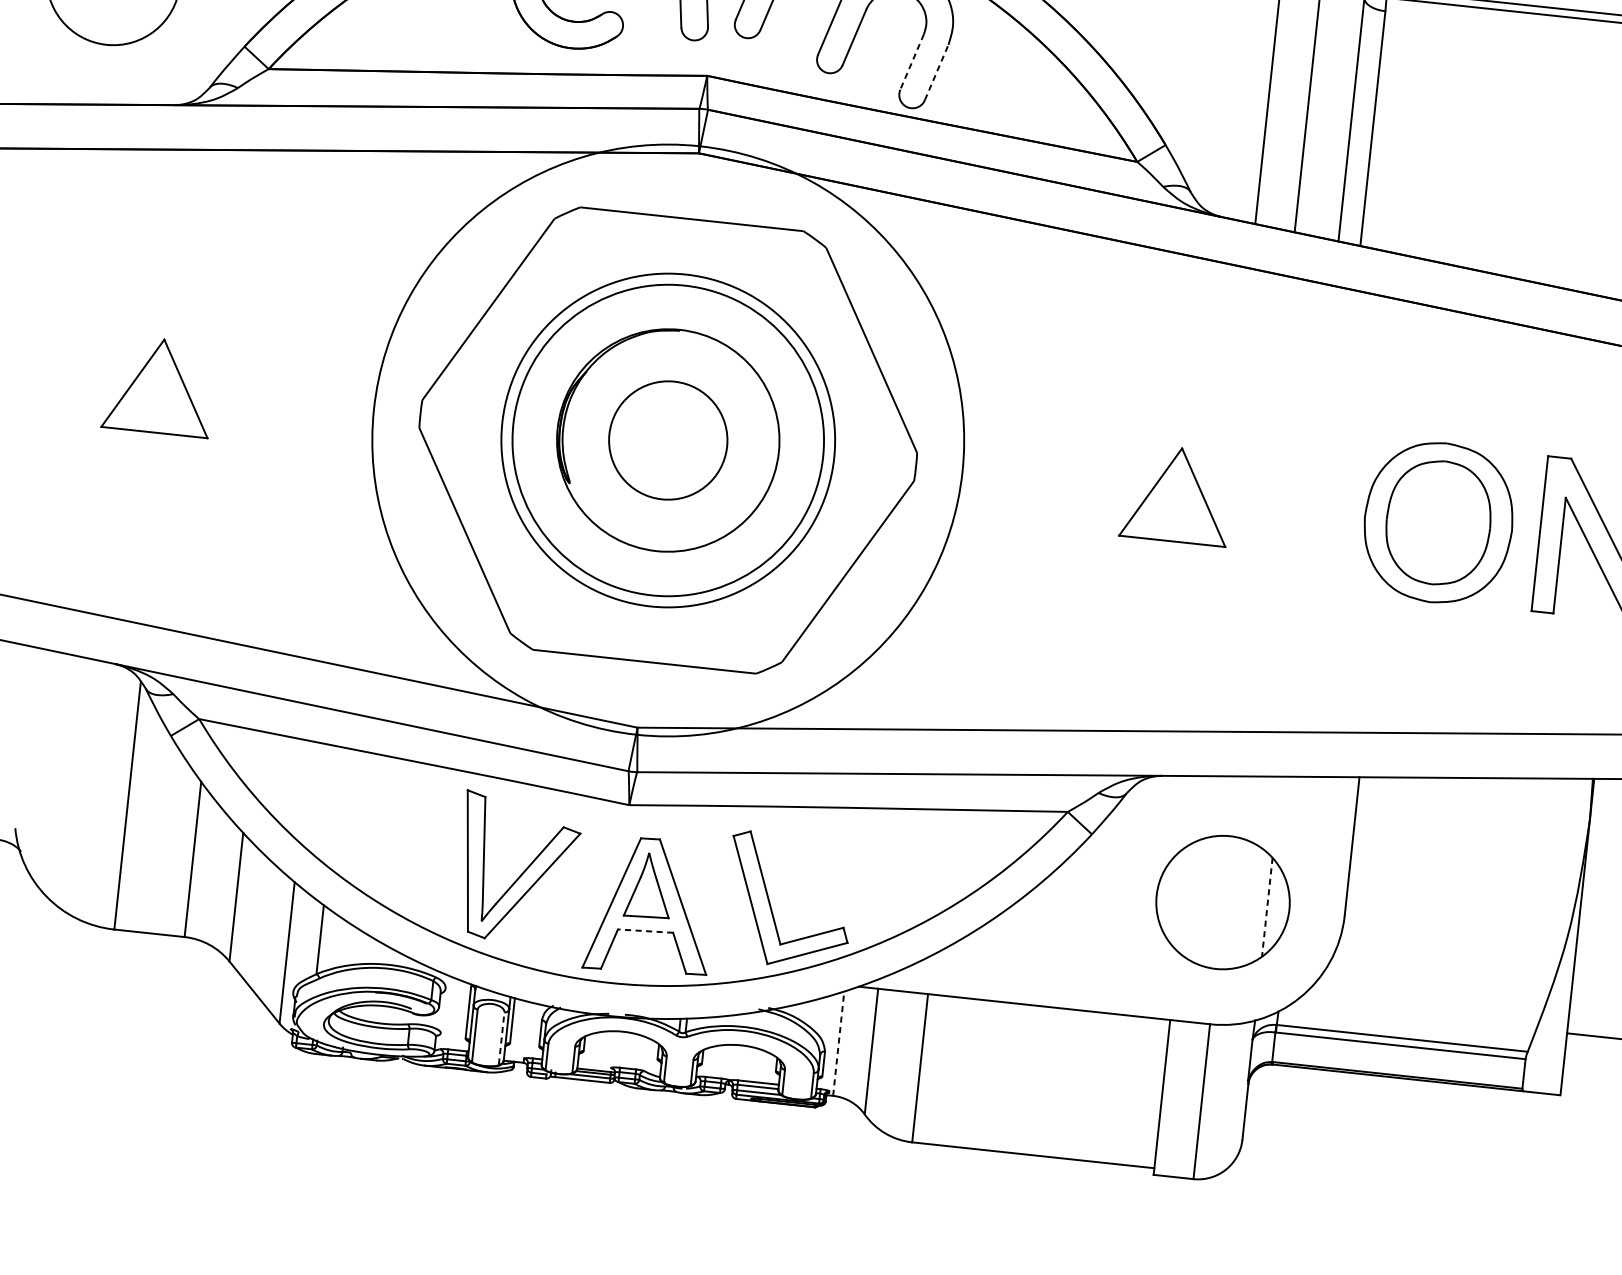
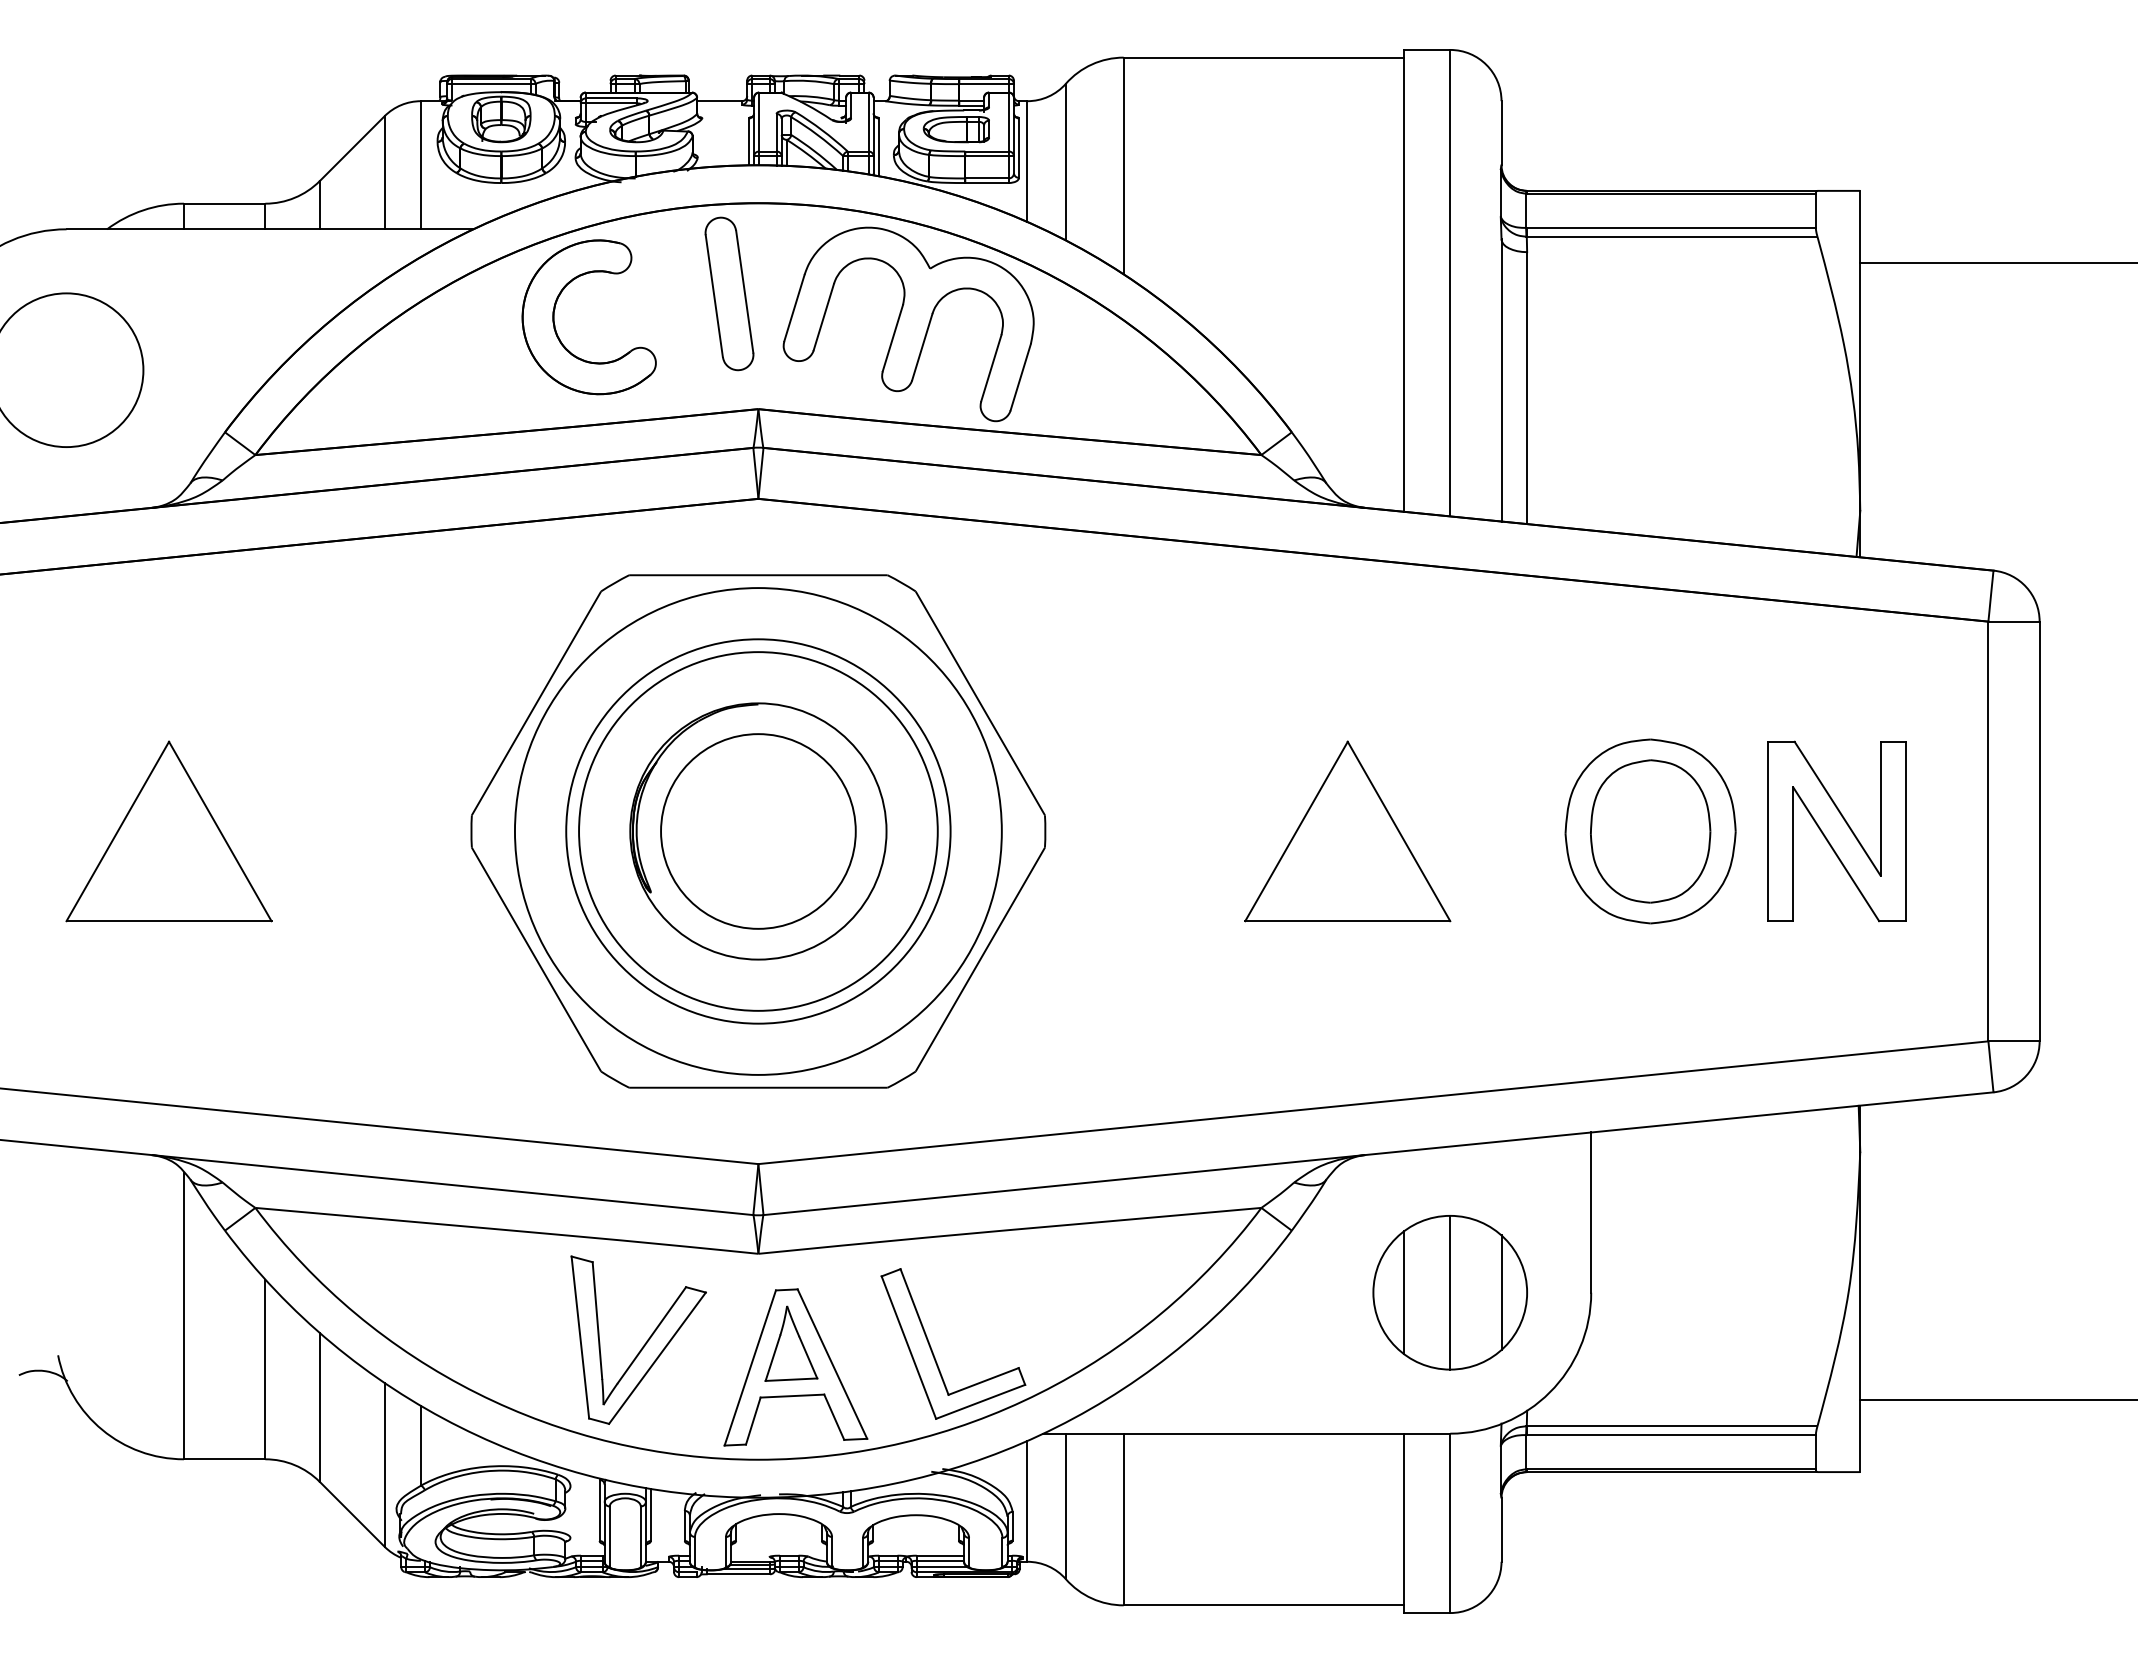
line: (912, 62) -> (991, 368), dashed -> solid
line: (936, 72) -> (1020, 377), dashed -> solid
part: (158, 386) -> (168, 831), size x1.67
circle: (667, 440) -> (757, 831), size x0.71
circle: (668, 440) -> (758, 831), size x1.43
part: (1176, 494) -> (1347, 831), size x1.67
line: (1183, 898) -> (1404, 1292), added
line: (1223, 902) -> (1450, 1292), added
line: (1267, 907) -> (1501, 1293), dashed -> solid
line: (645, 931) -> (792, 1396), dashed -> solid
line: (501, 1038) -> (640, 1536), dashed -> solid
line: (838, 1042) -> (1027, 1500), dashed -> solid

